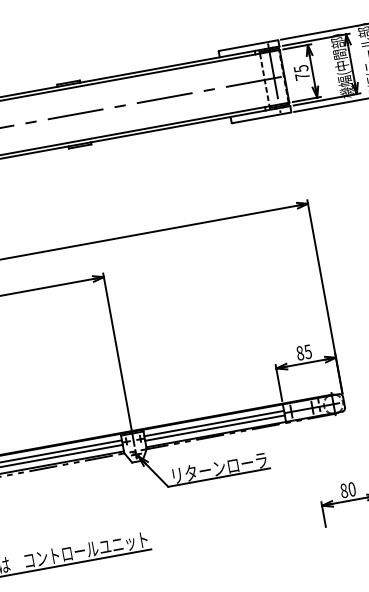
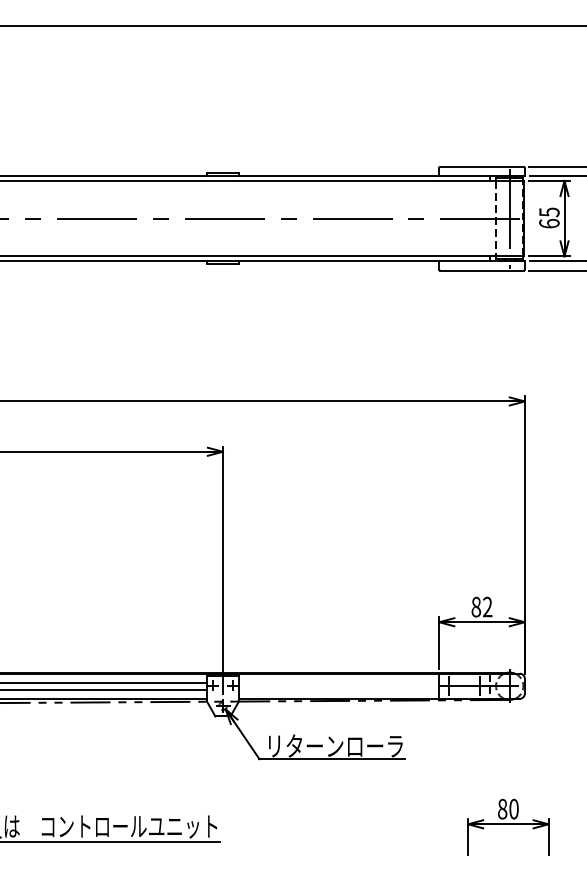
text: (302, 76) -> (549, 223), 75 -> 65
text: (307, 351) -> (487, 606), 85 -> 82
line: (214, 423) -> (339, 682), removed
line: (215, 428) -> (339, 689), removed

